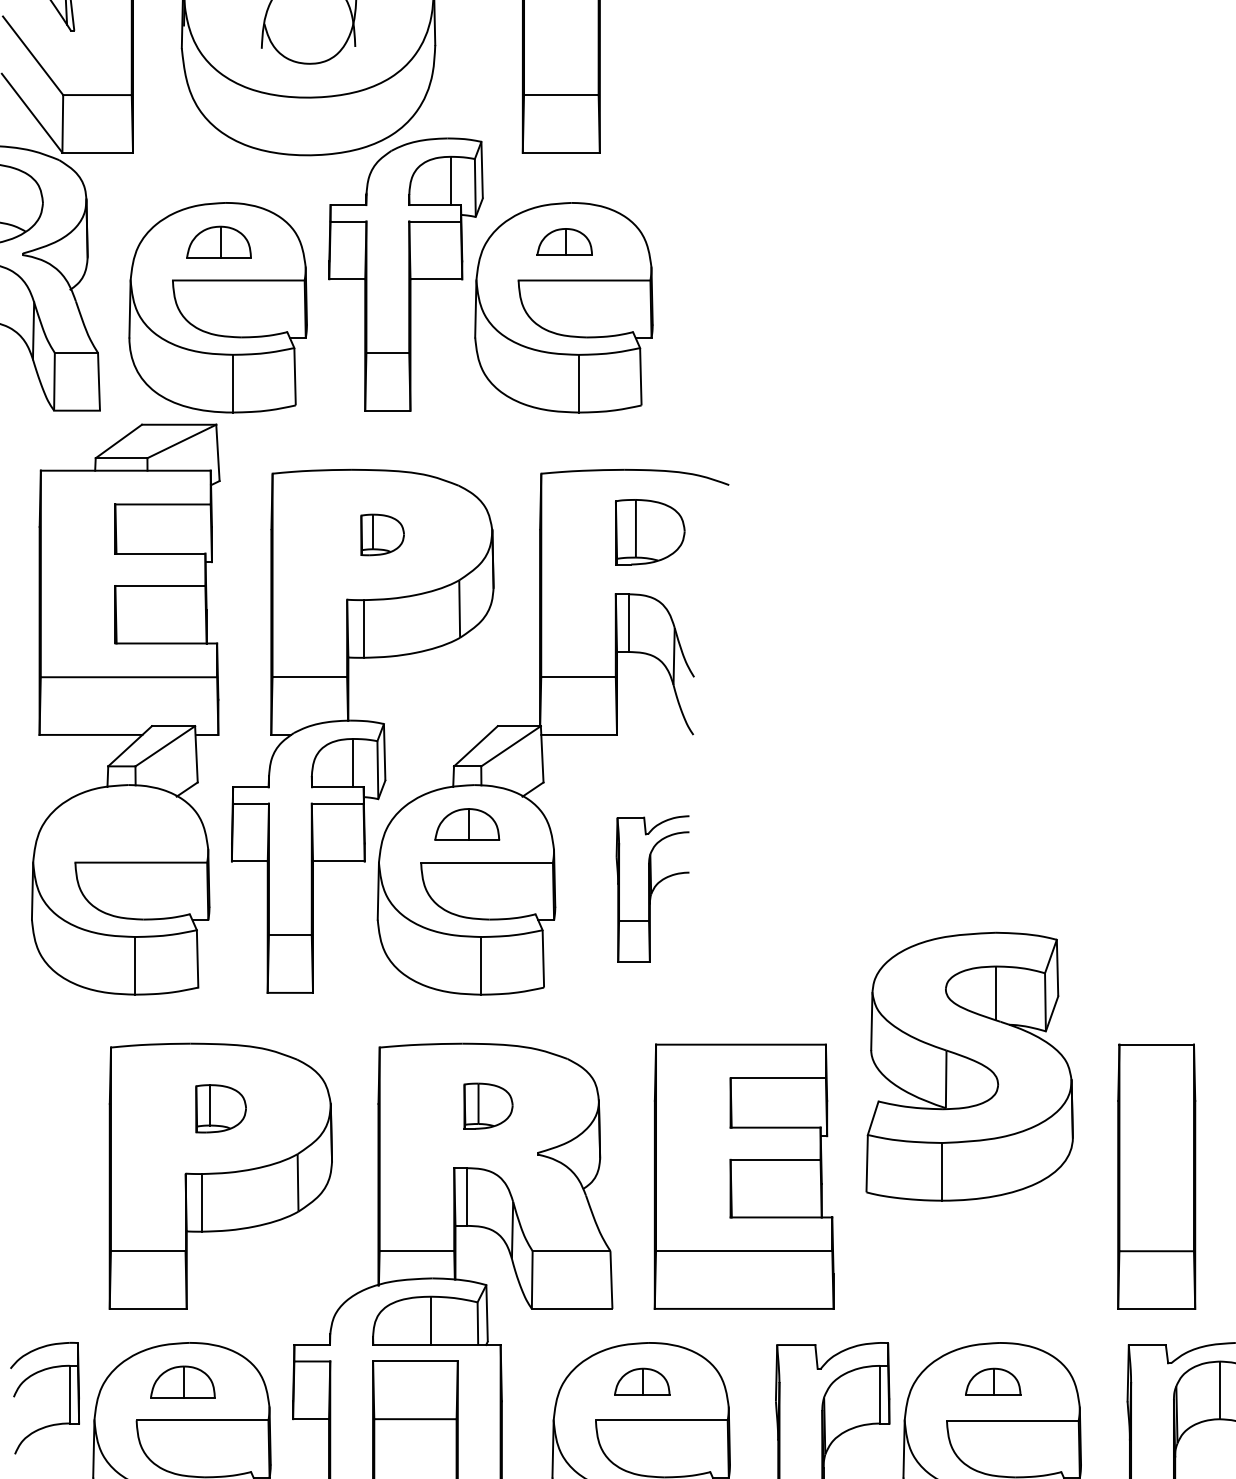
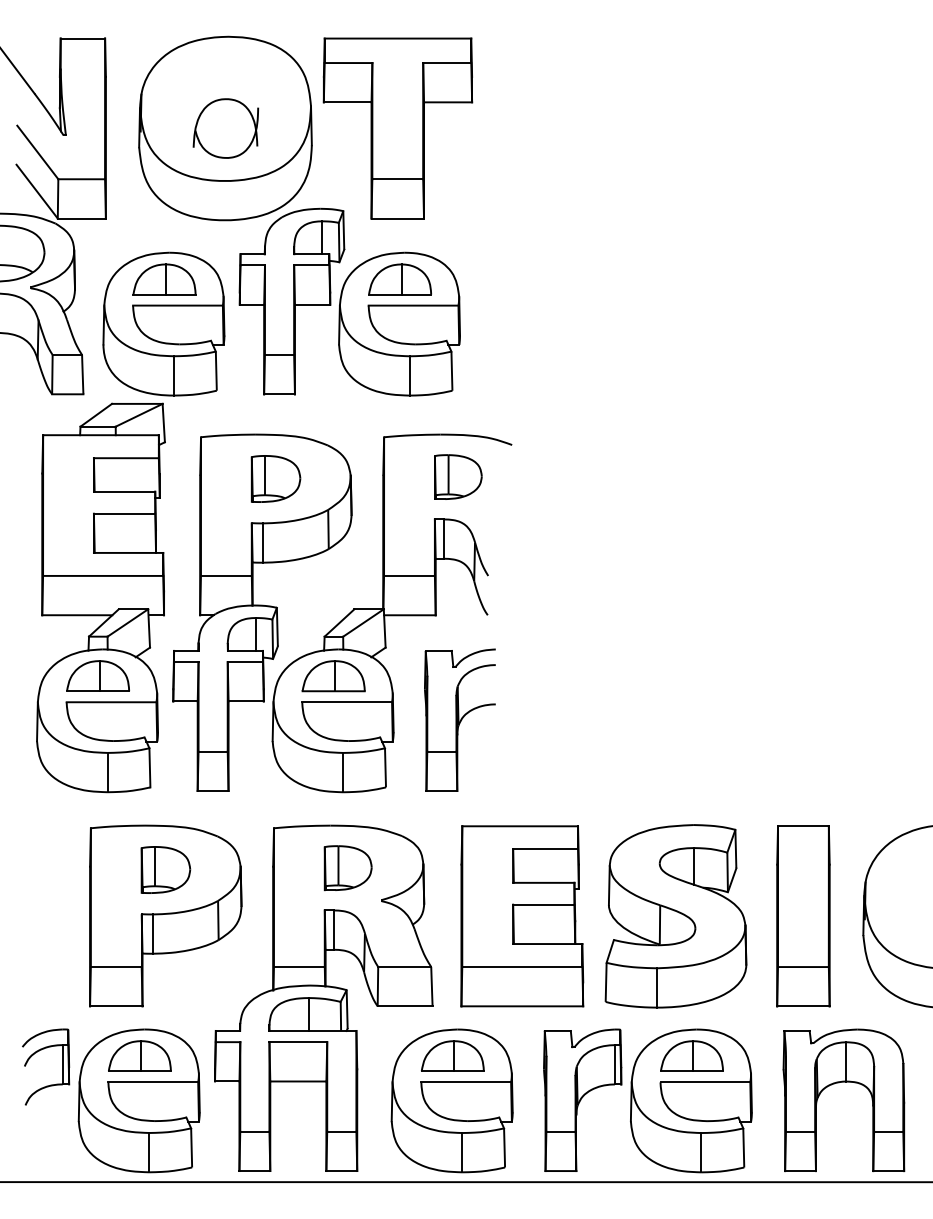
part: (219, 242) -> (164, 279), size x1.43
part: (563, 242) -> (399, 279), size x1.67
part: (381, 534) -> (275, 478), size x1.67
part: (120, 823) -> (97, 675), added
part: (467, 824) -> (333, 676), size x1.43
part: (651, 887) -> (459, 719), size x1.43
part: (968, 1066) -> (675, 916), moved
part: (487, 1106) -> (347, 868), size x1.43
part: (220, 1108) -> (165, 869), size x1.43
part: (182, 1381) -> (139, 1055), size x1.43
part: (641, 1381) -> (452, 1055), size x1.67
part: (992, 1381) -> (691, 1055), size x1.67

